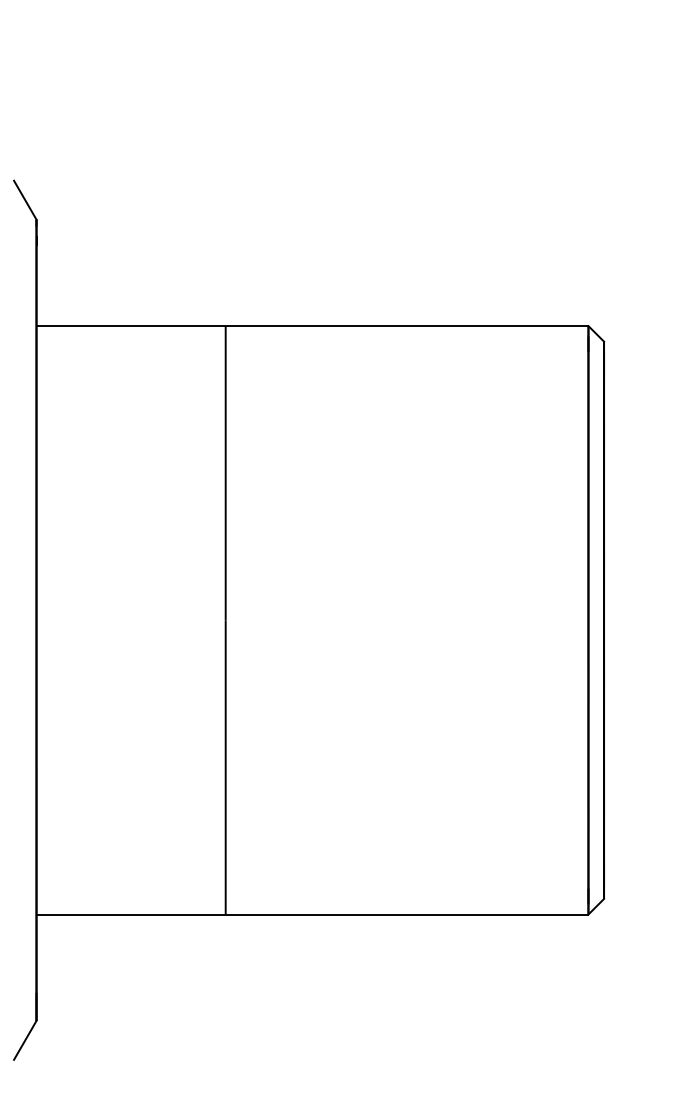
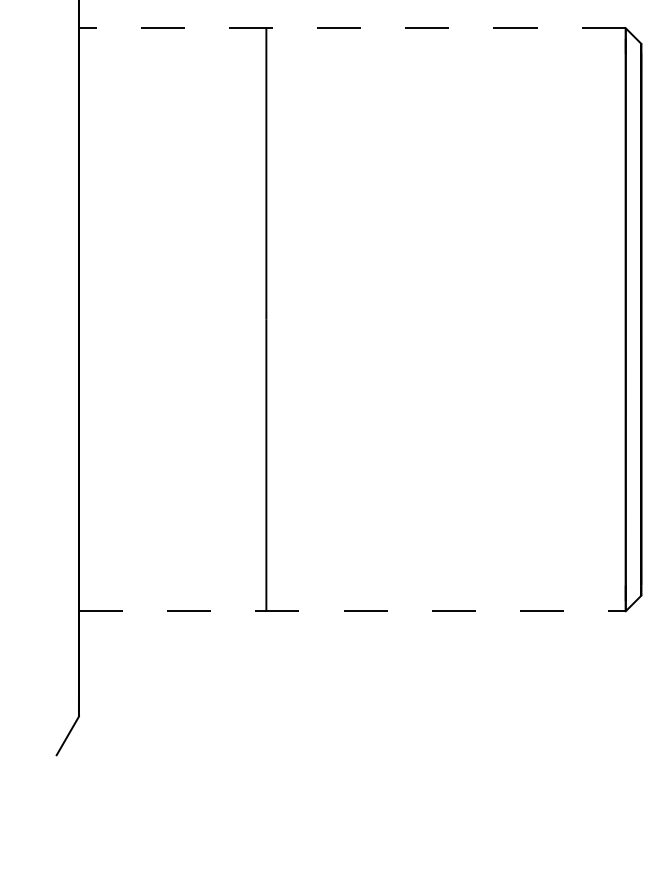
line: (312, 326) -> (352, 28), solid -> dashed
line: (312, 914) -> (352, 611), solid -> dashed

